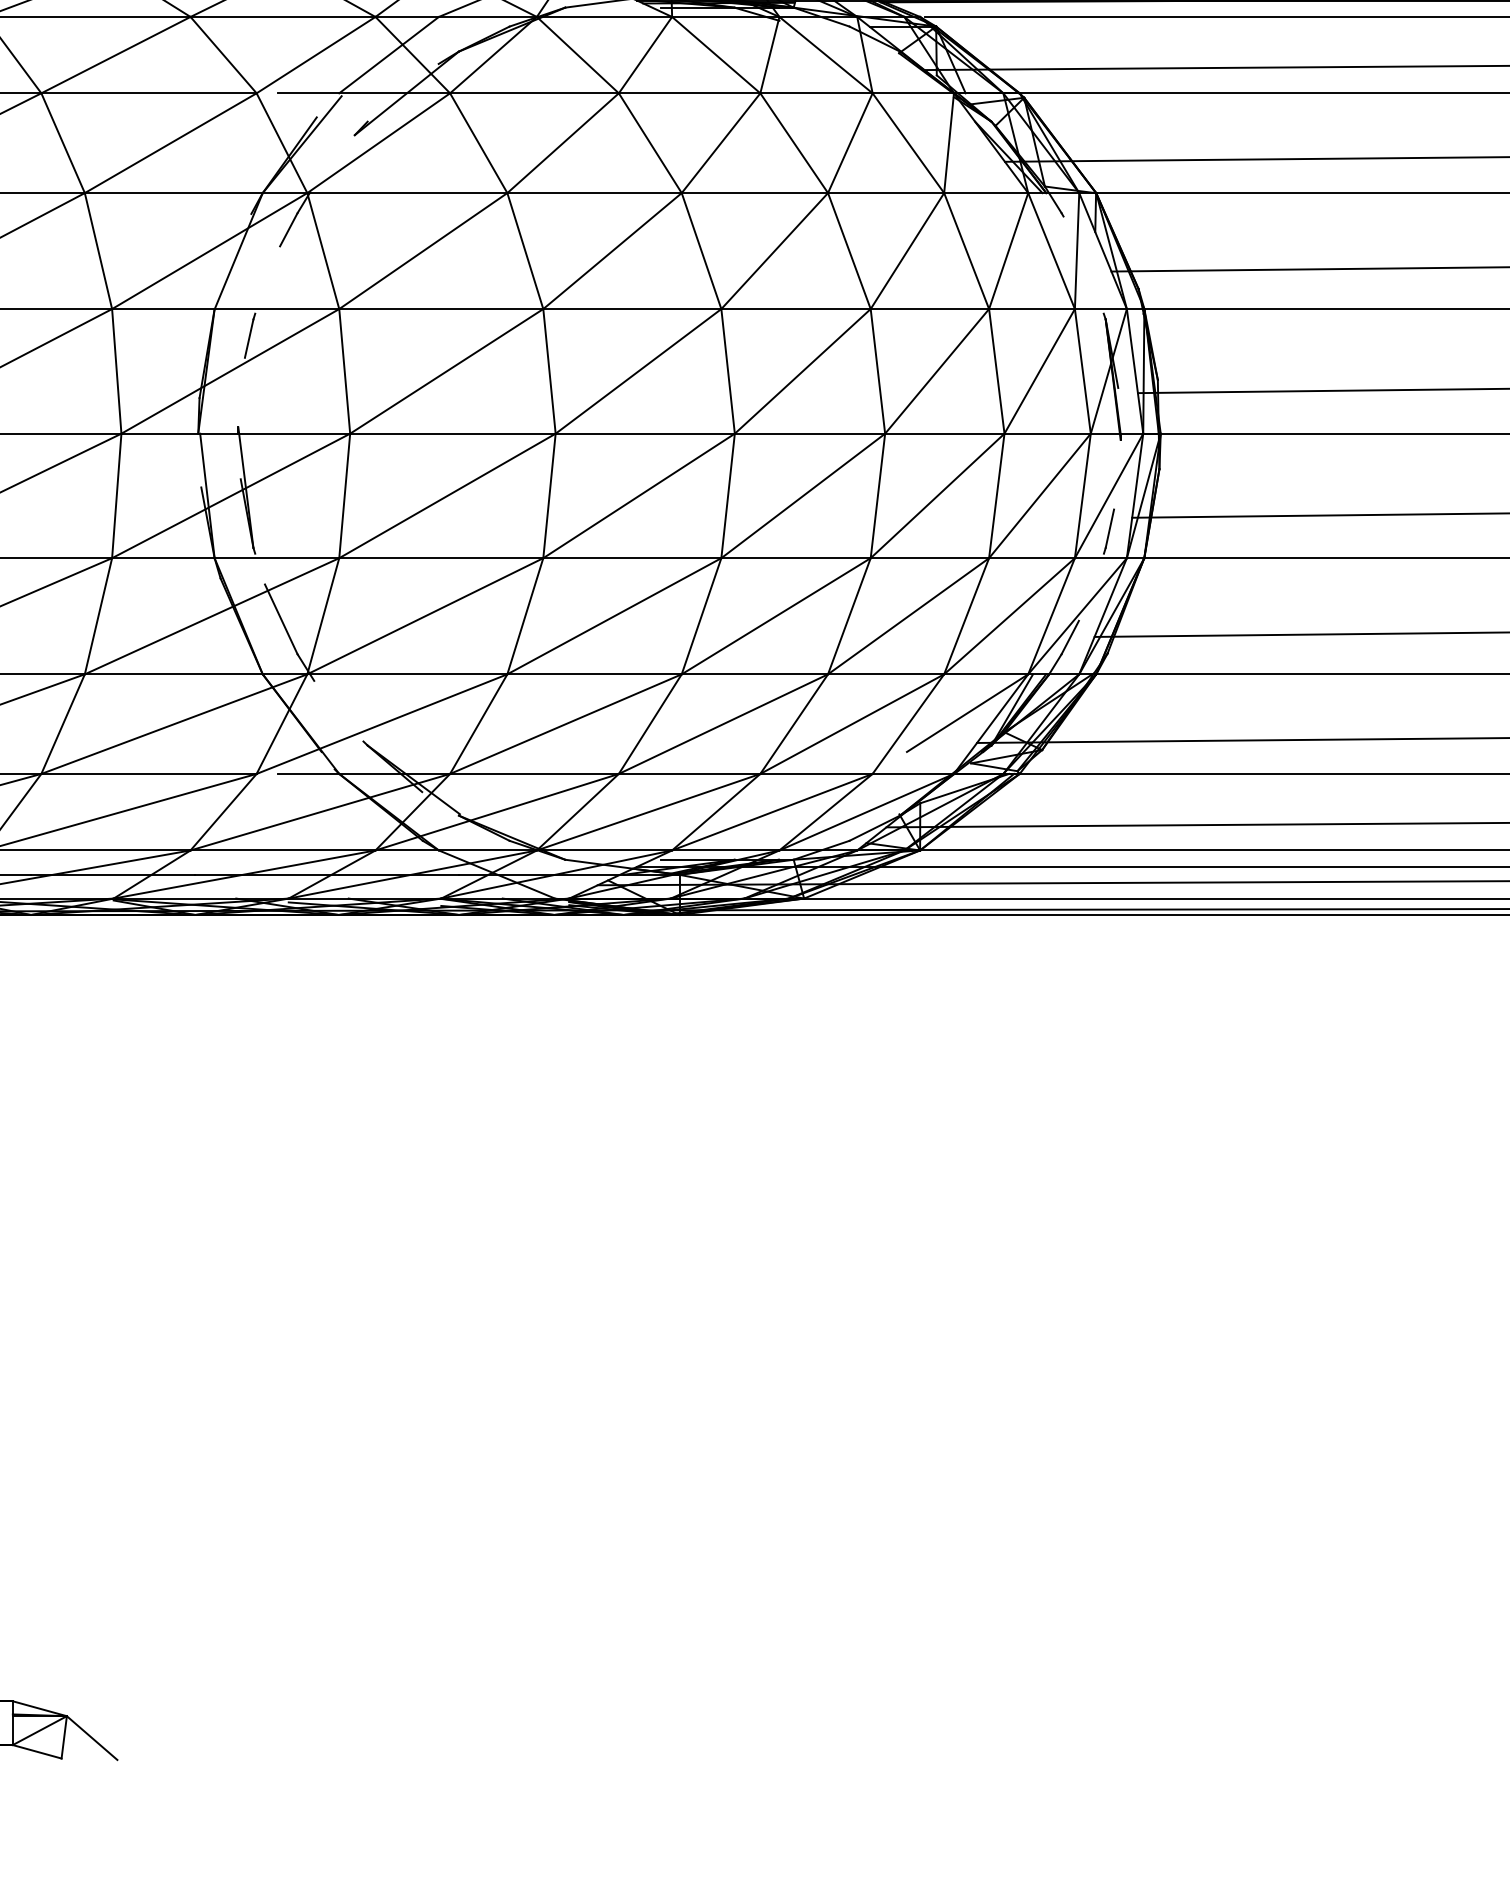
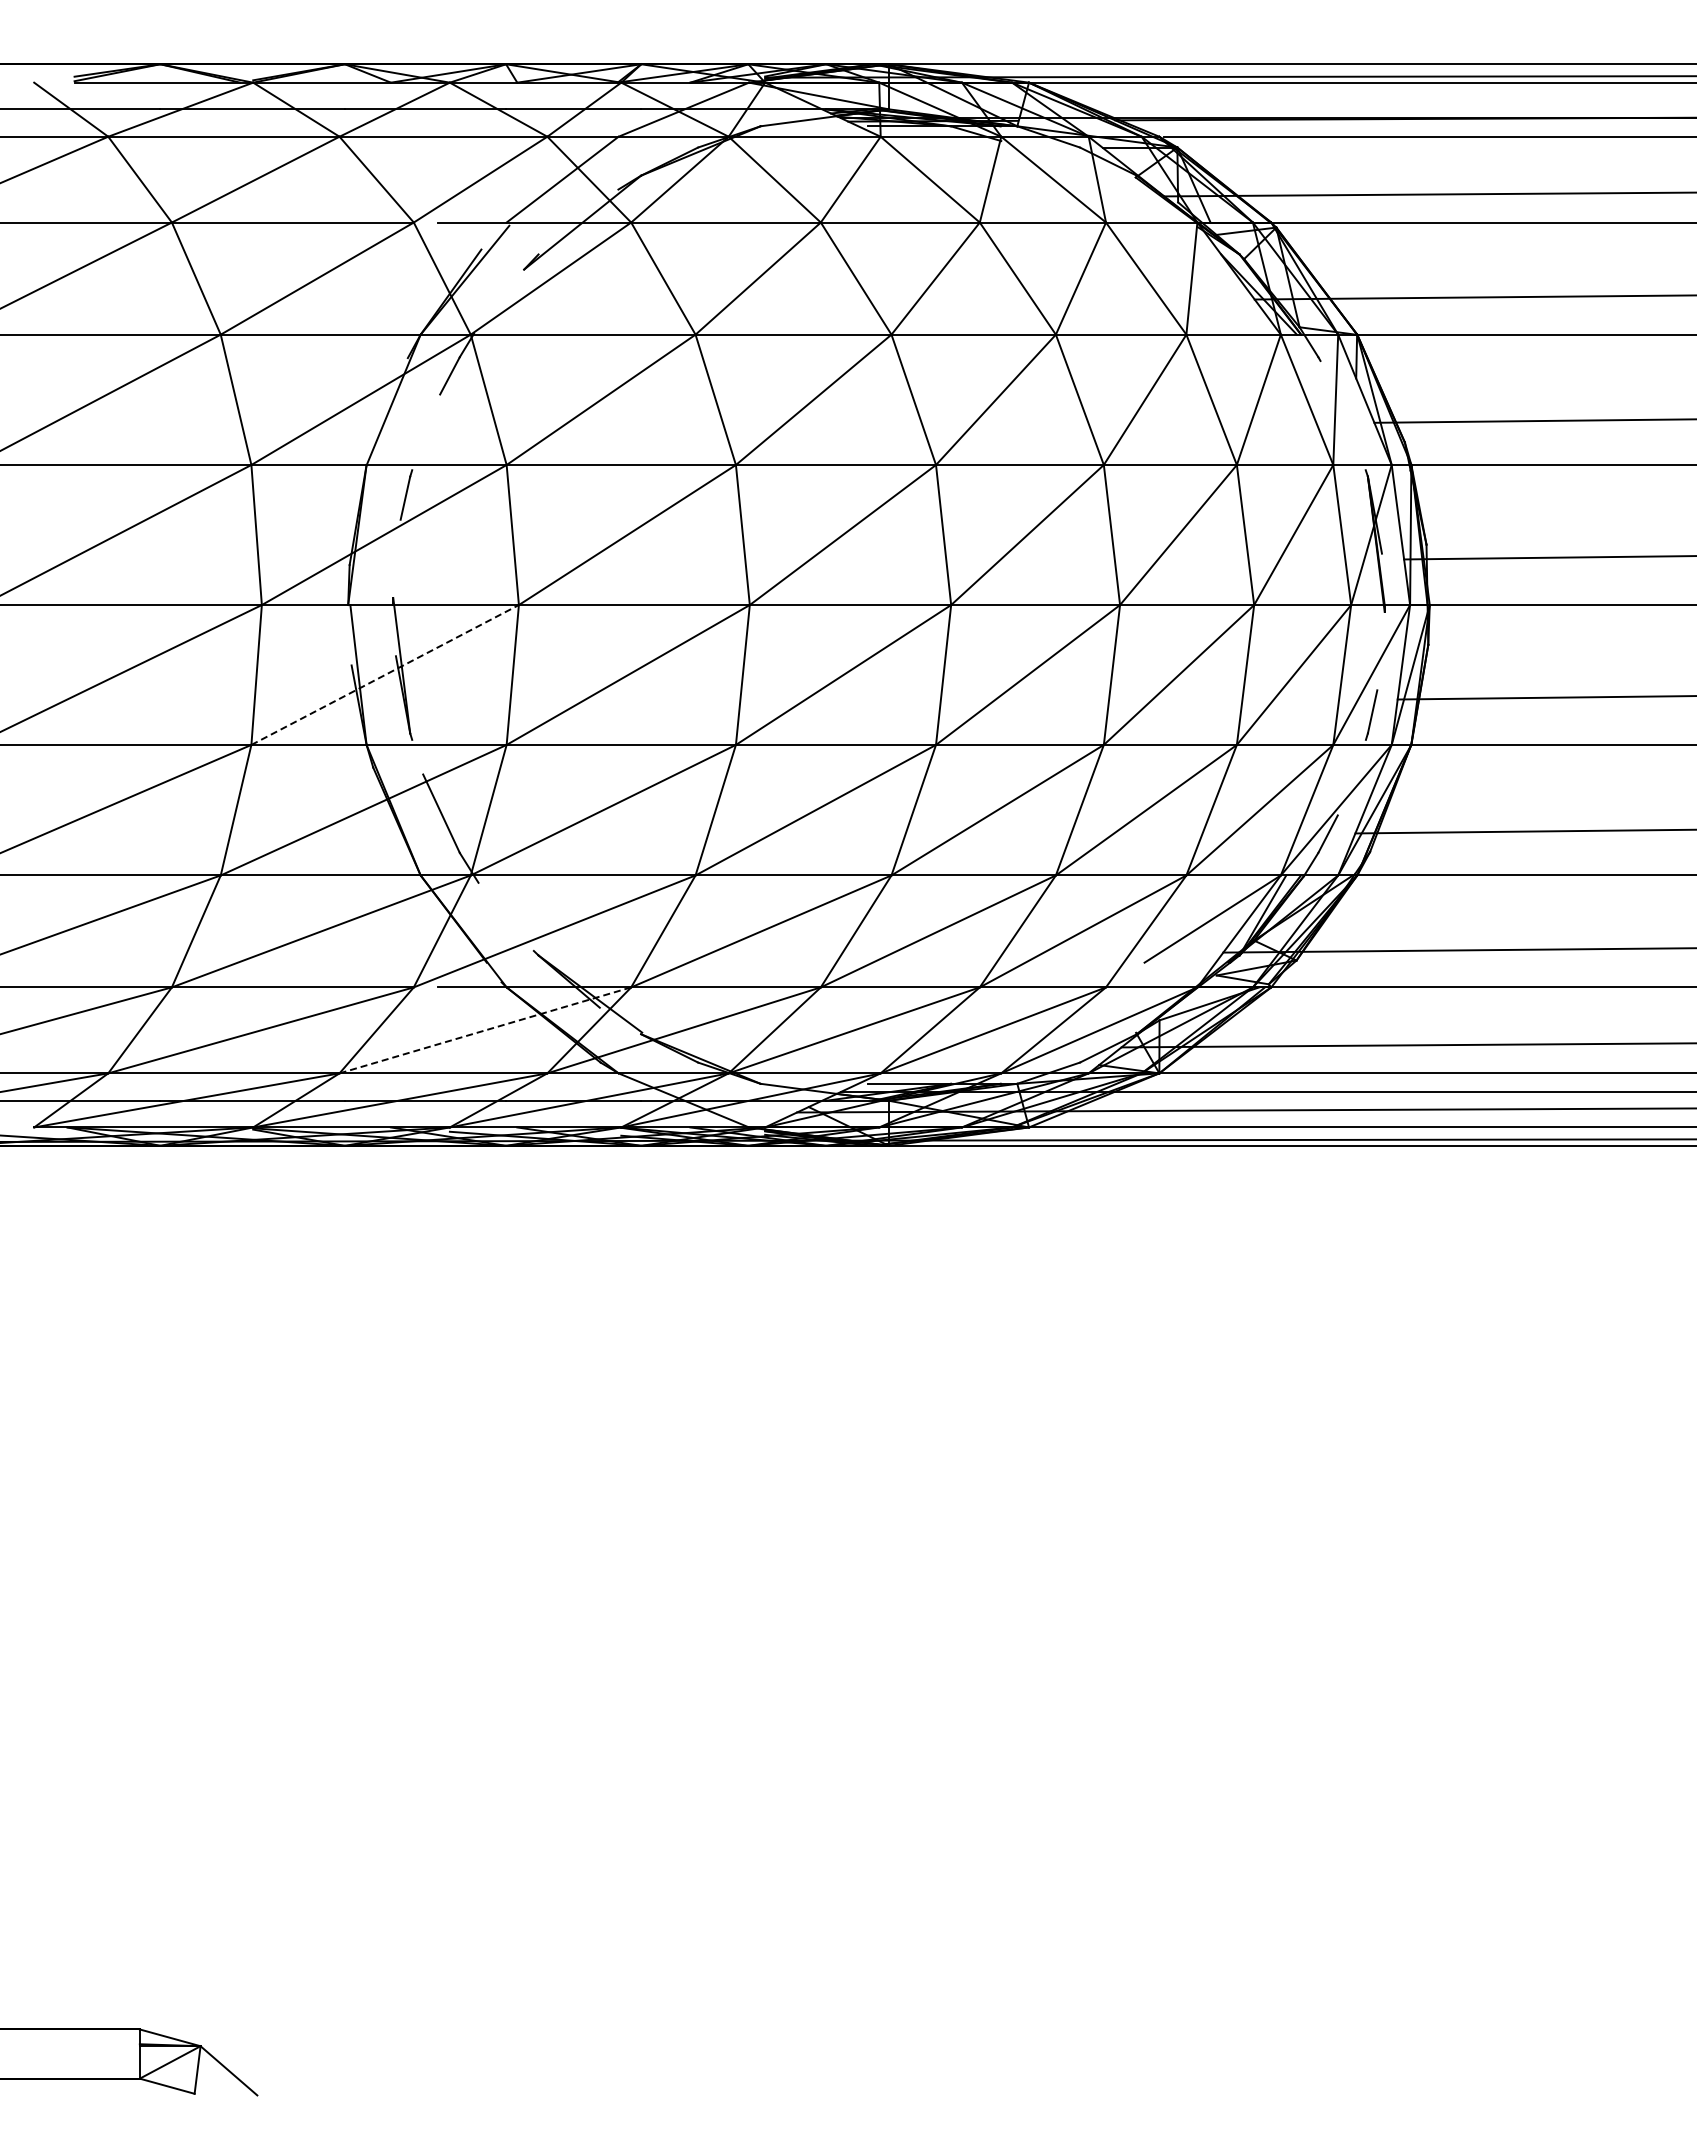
line: (231, 496) -> (385, 675), solid -> dashed
line: (320, 812) -> (485, 1030), solid -> dashed

